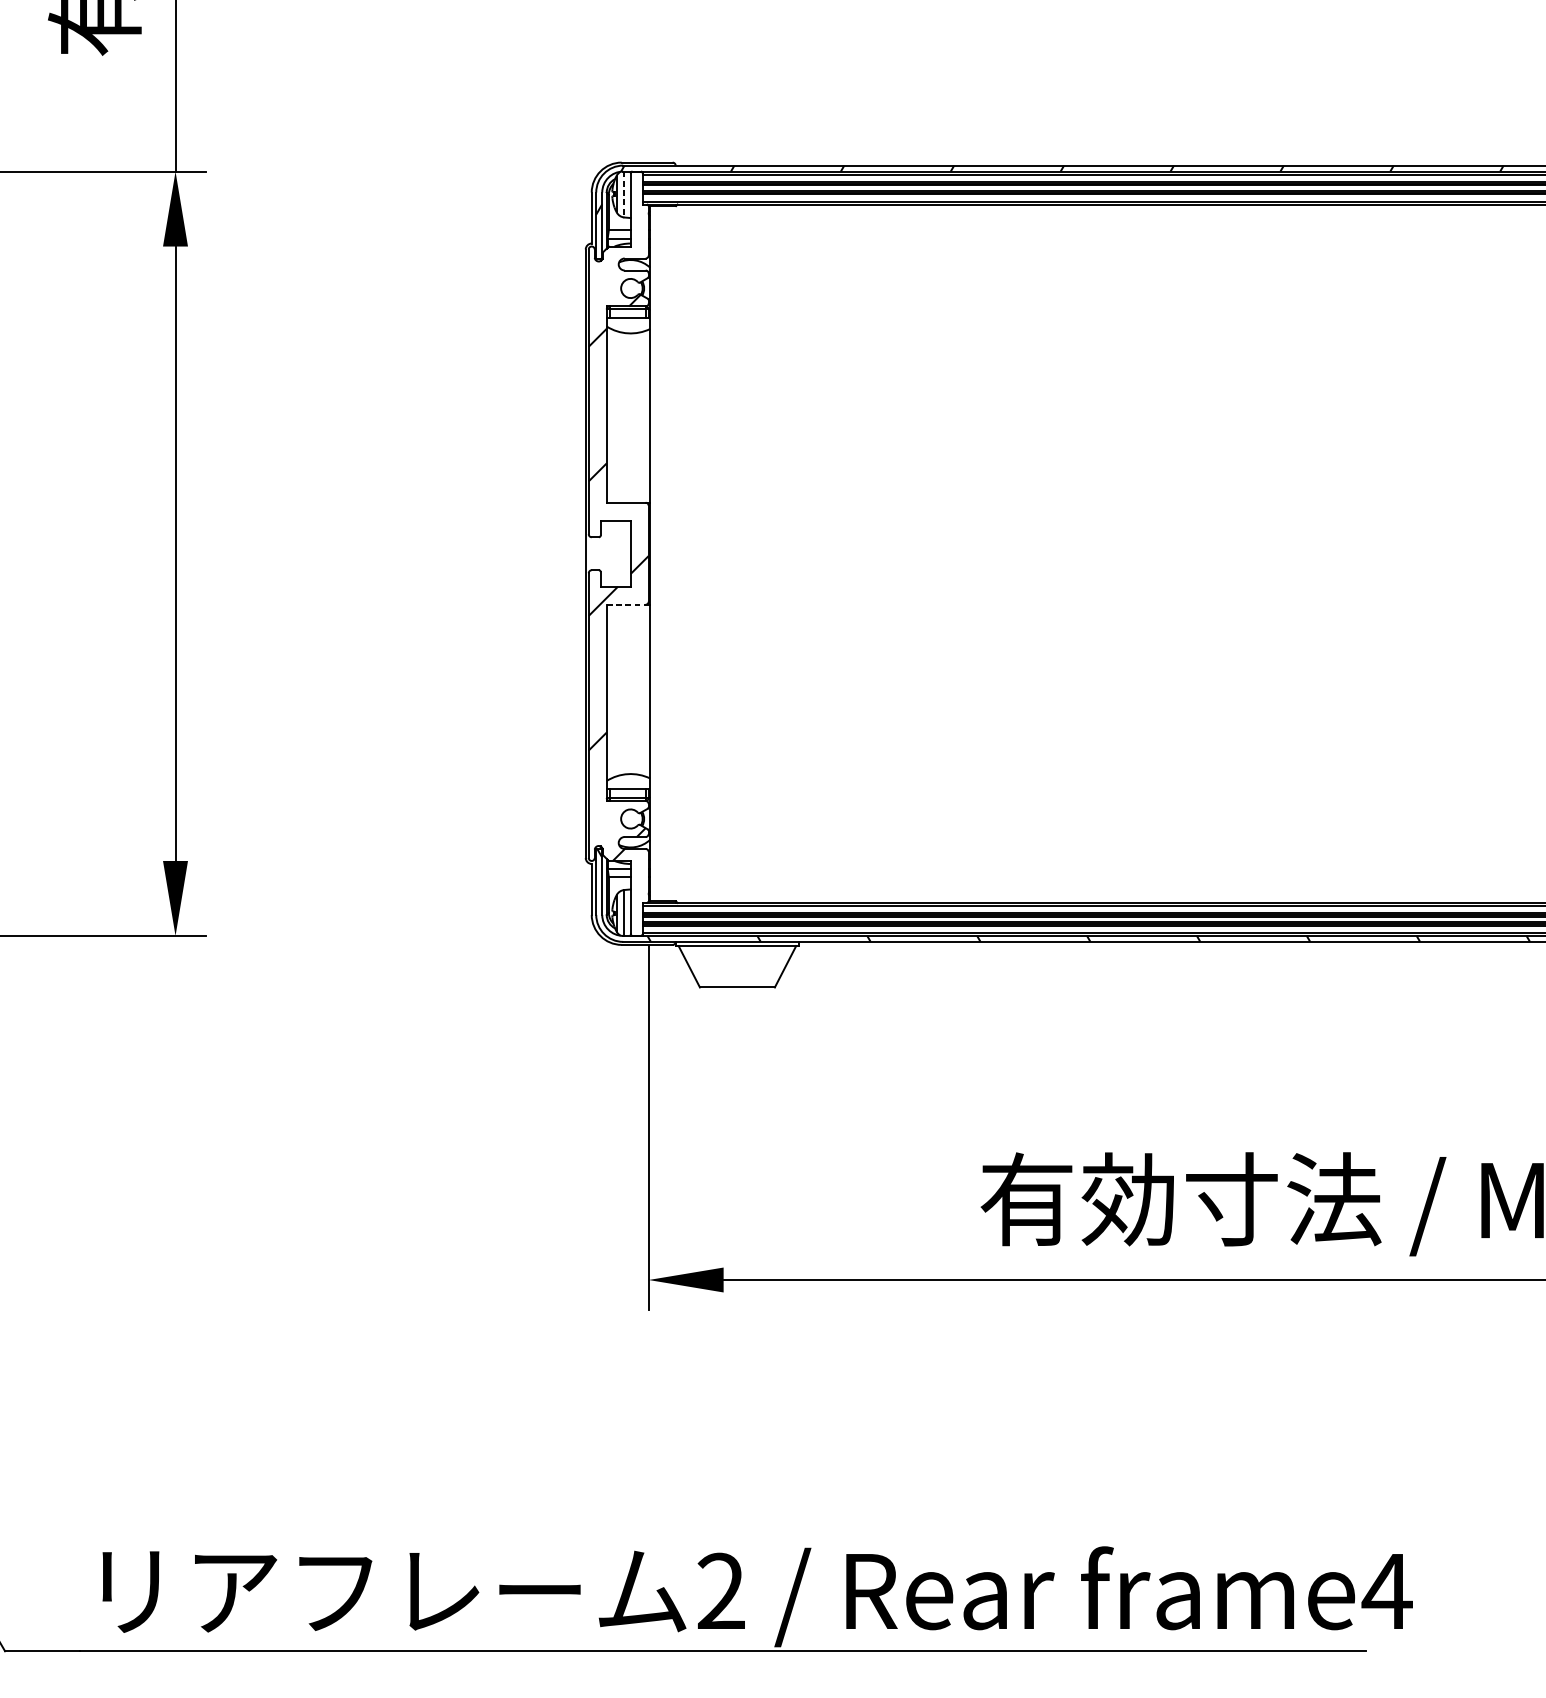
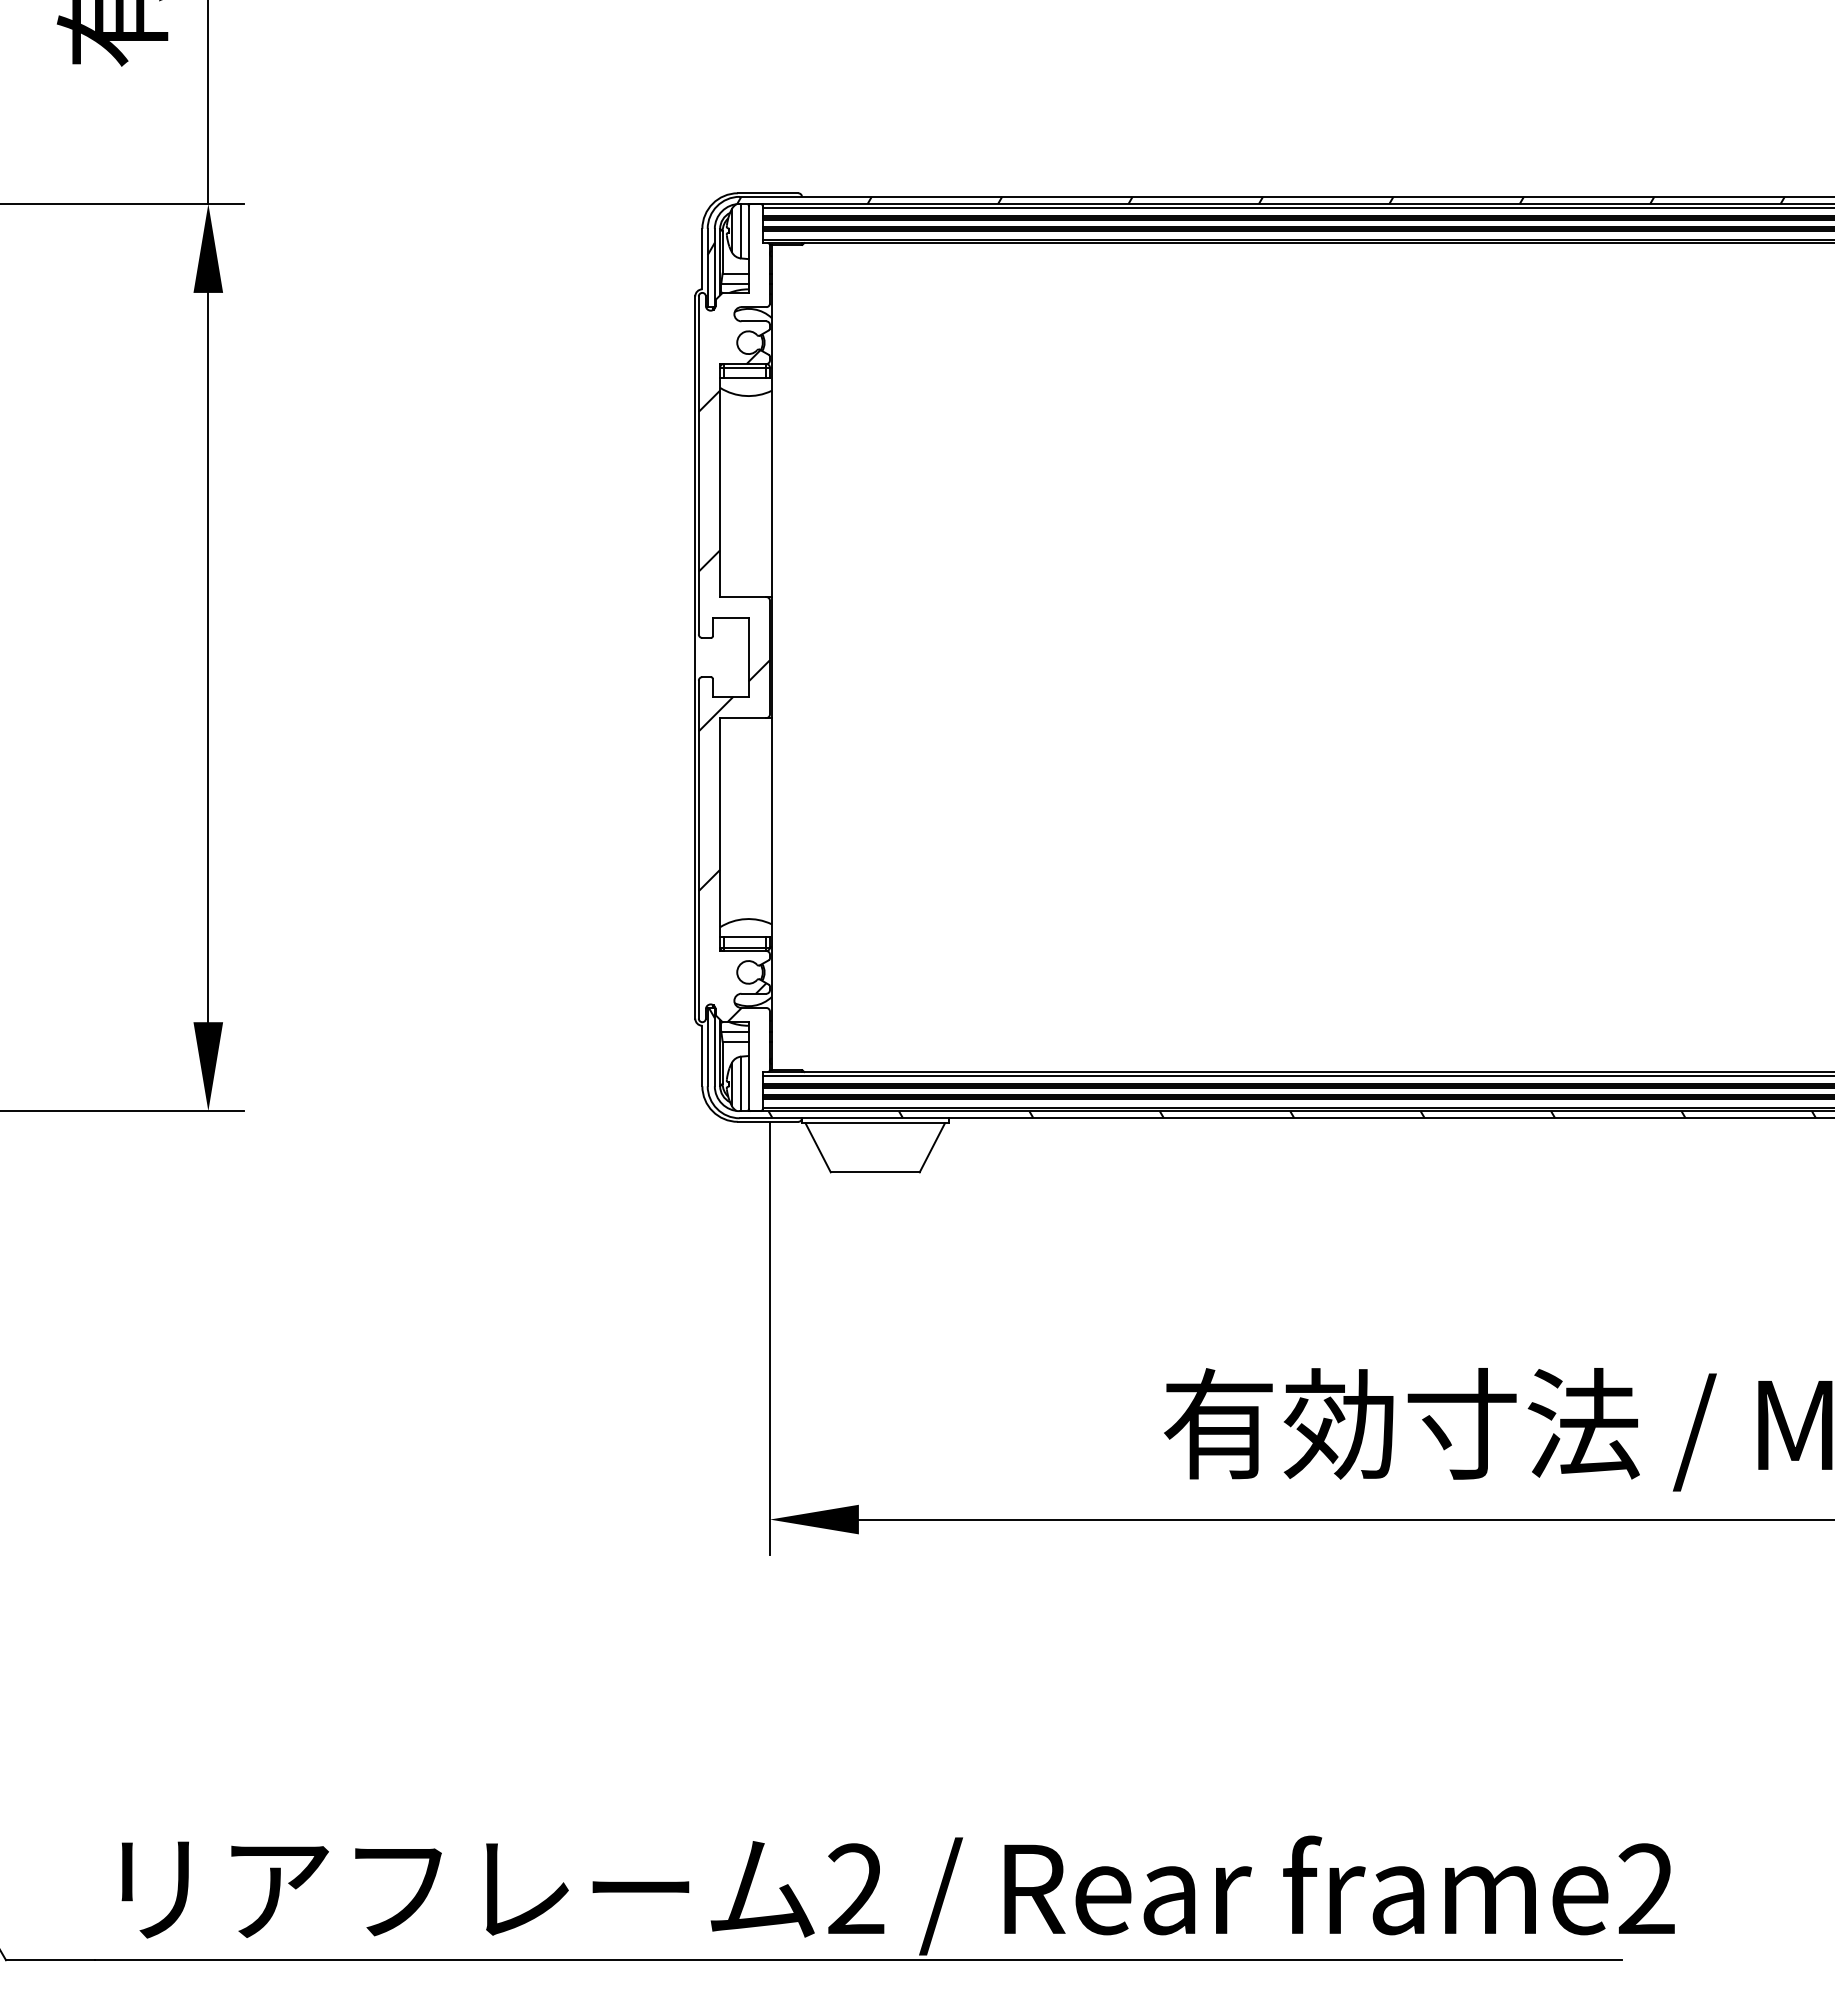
line: (624, 194) -> (741, 231), dashed -> solid
line: (626, 605) -> (743, 718), dashed -> solid
text: (1387, 1590) -> (1646, 1888), frame4 -> frame2

